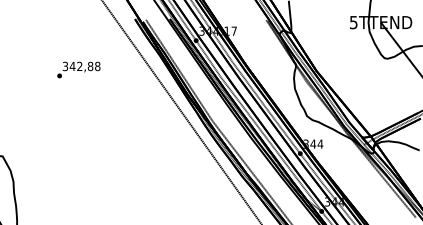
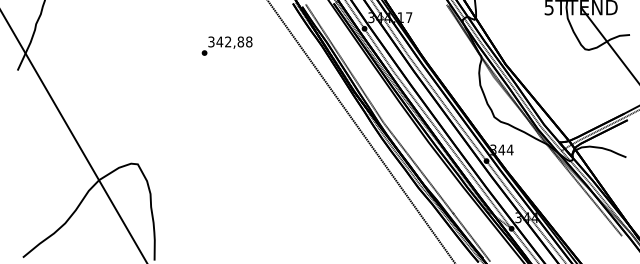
text: (78, 69) -> (226, 45), moved

